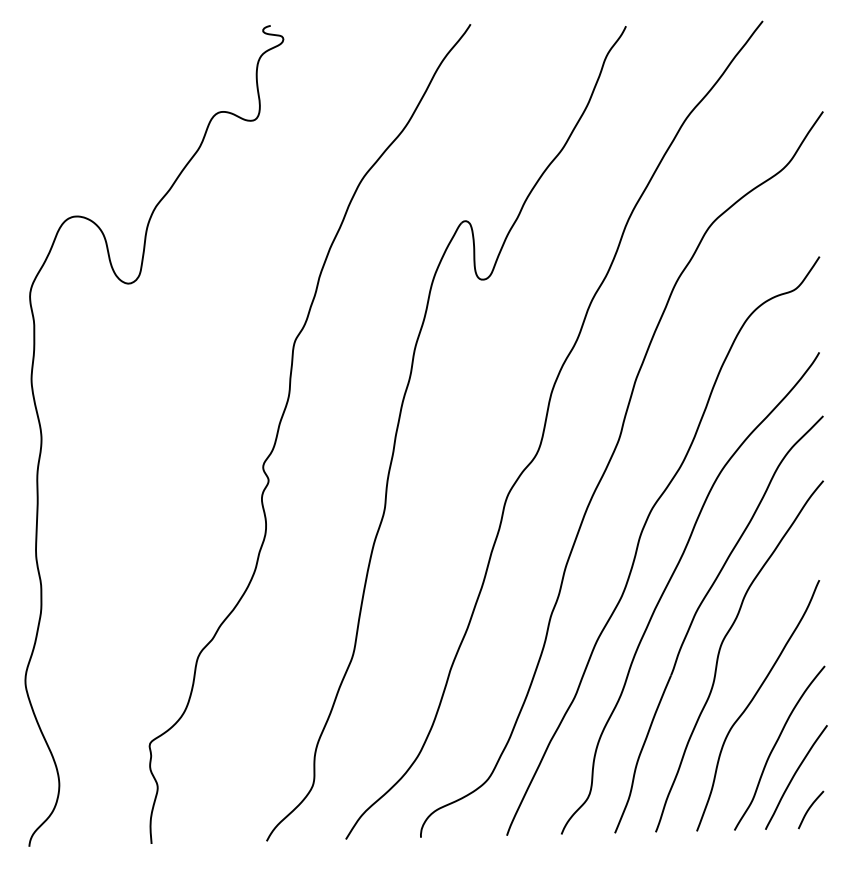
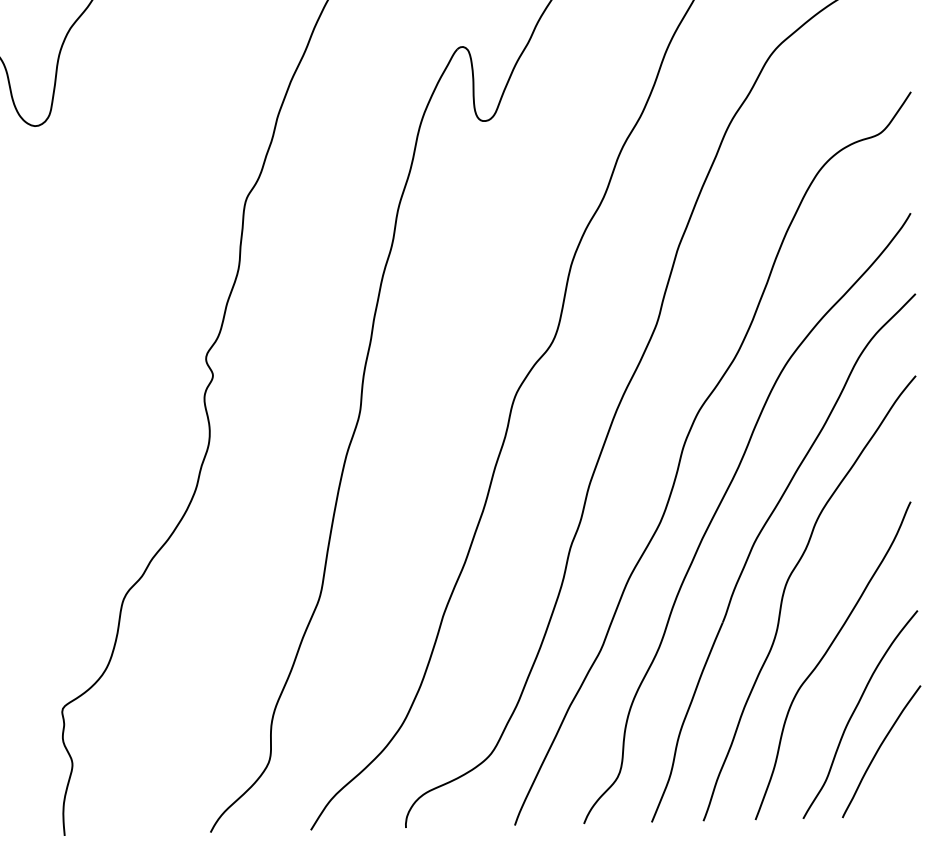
curve: (810, 808) -> (899, 791), removed

